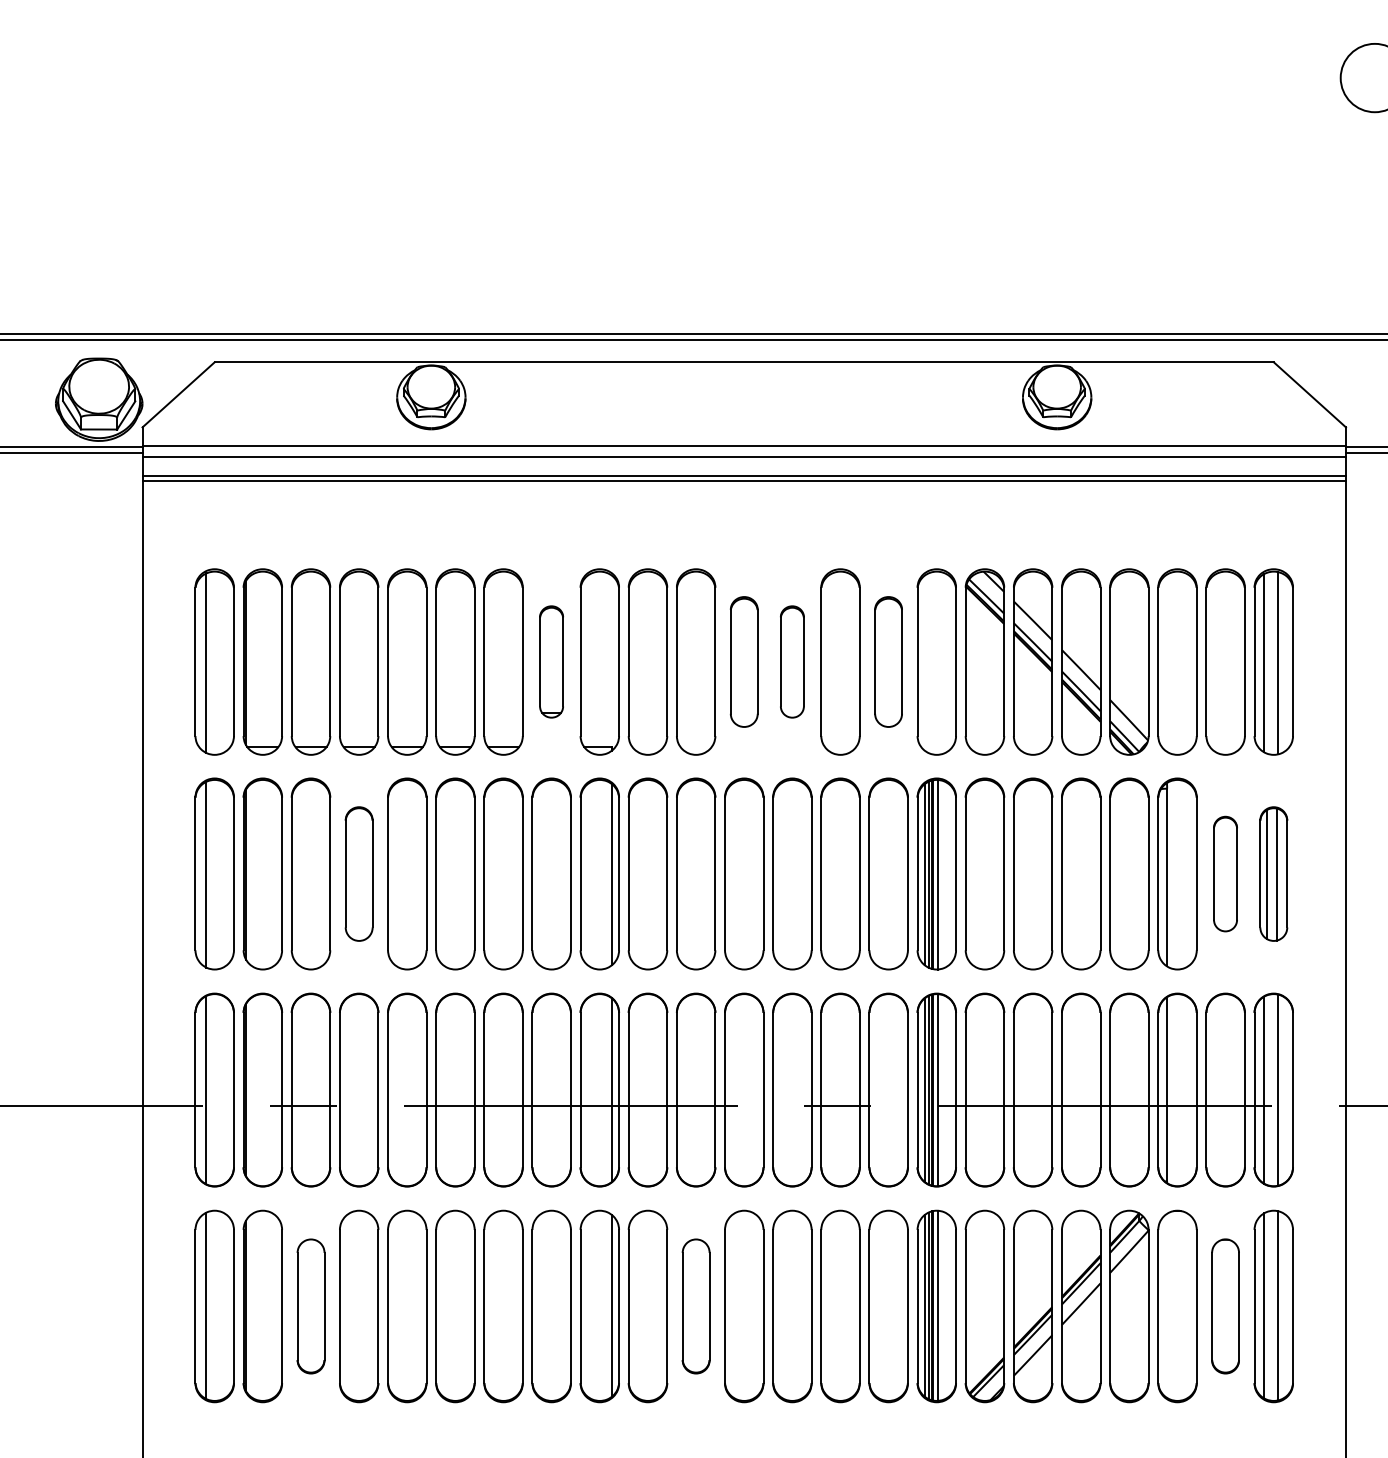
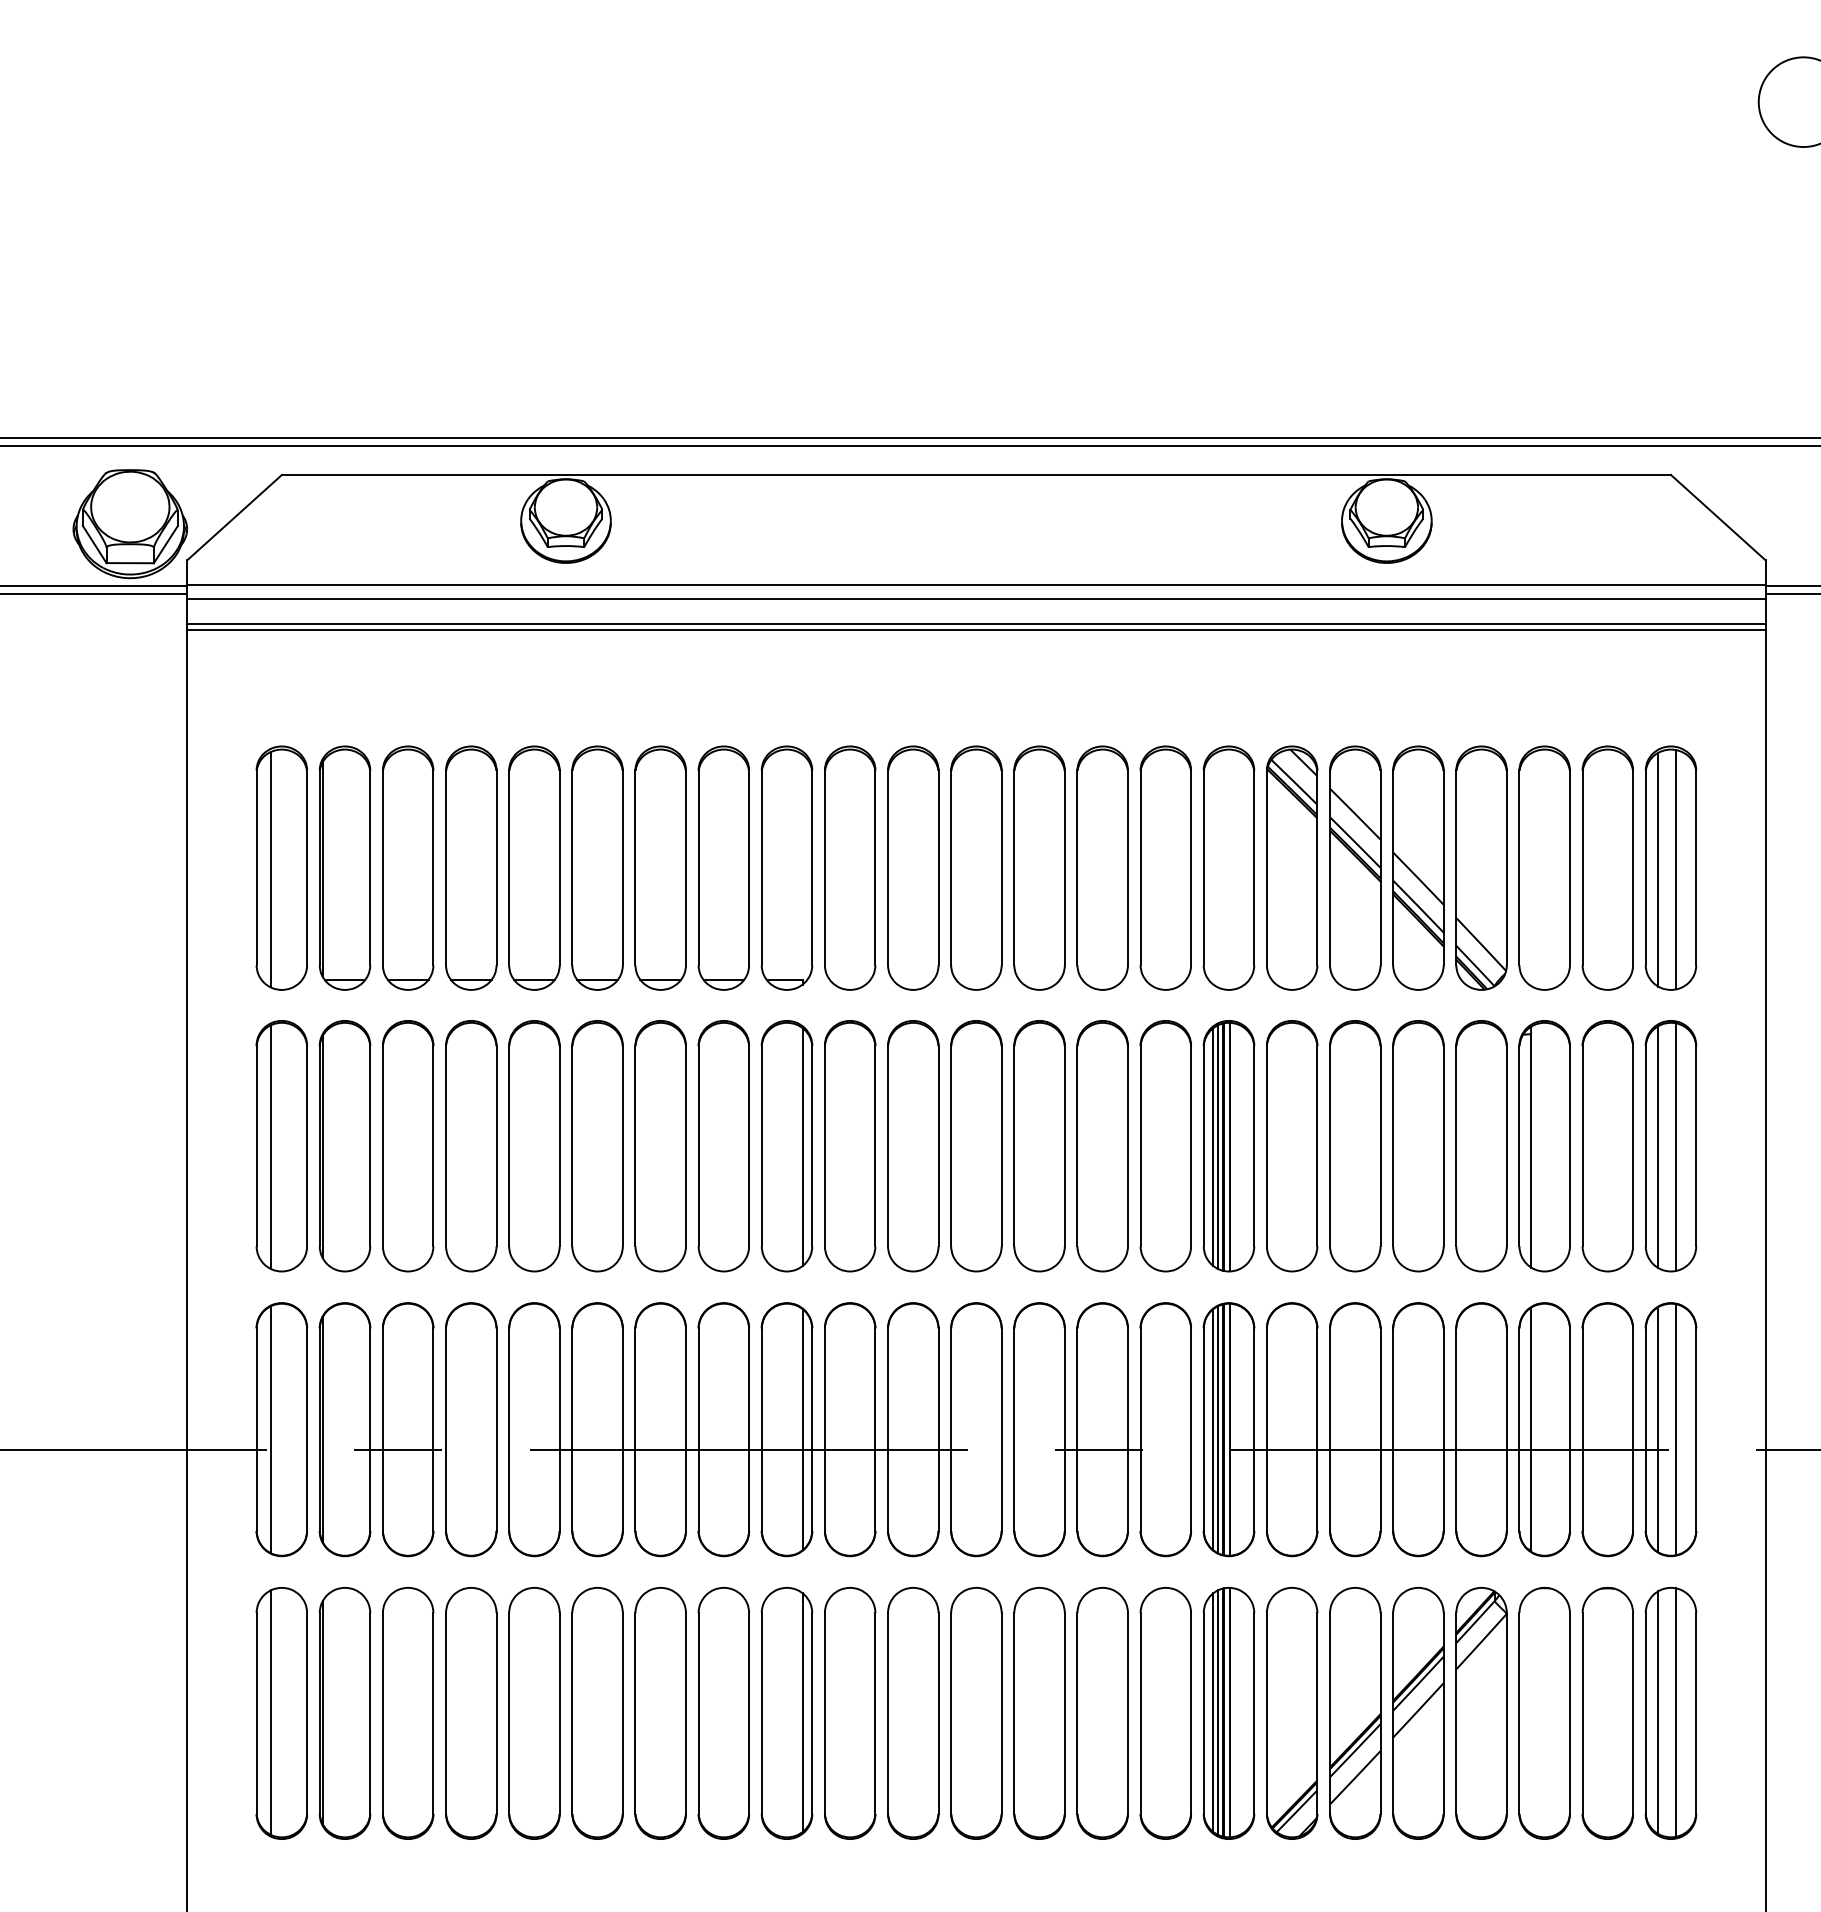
part: (551, 661) -> (723, 867), size x1.67
part: (744, 661) -> (976, 867), size x1.43
part: (792, 661) -> (1039, 867), size x1.67
part: (888, 661) -> (1165, 867), size x1.43
part: (359, 874) -> (471, 1146), size x1.43
part: (1225, 874) -> (1607, 1146), size x1.67
part: (1273, 874) -> (1670, 1146), size x1.43
part: (311, 1306) -> (408, 1713), size x1.43
part: (696, 1306) -> (913, 1713), size x1.43
part: (1225, 1306) -> (1607, 1713), size x1.43

